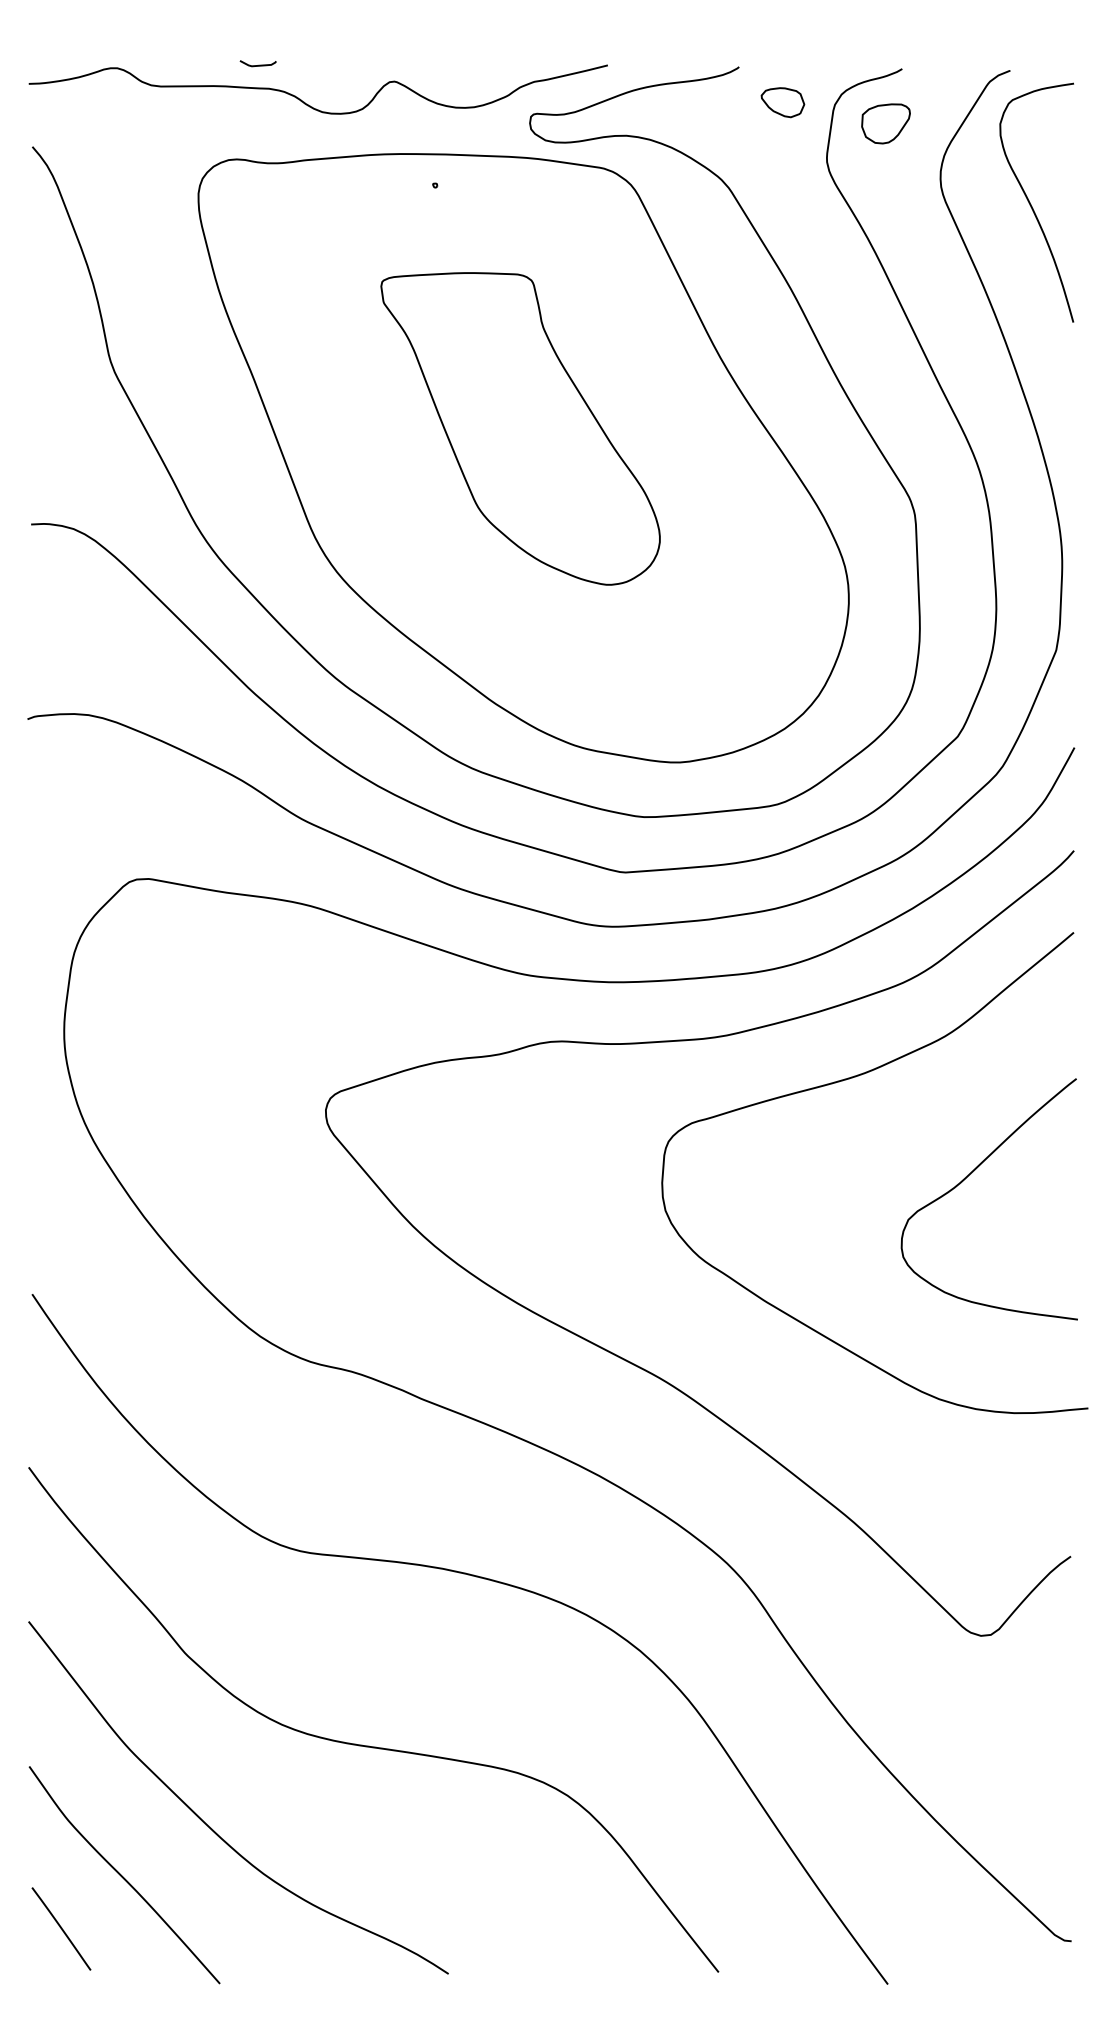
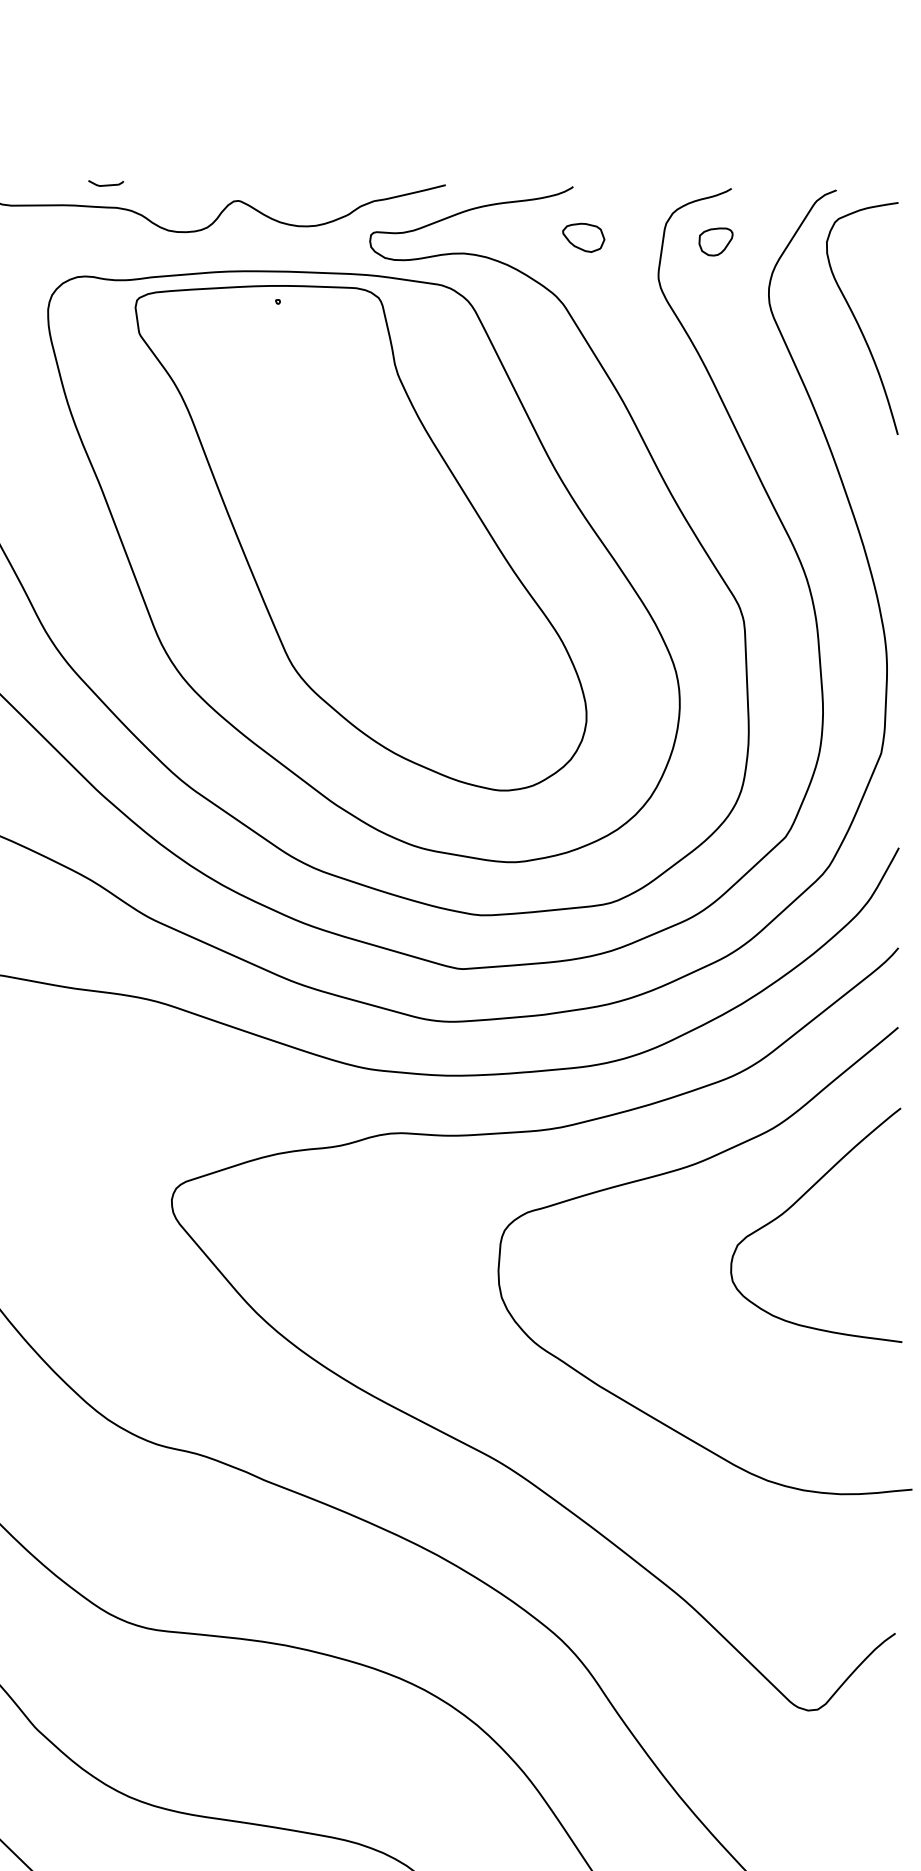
part: (782, 102) -> (583, 237), moved
part: (886, 123) -> (716, 241), size x0.71
part: (520, 428) -> (360, 537), size x1.67
curve: (967, 1177) -> (795, 1204), moved

